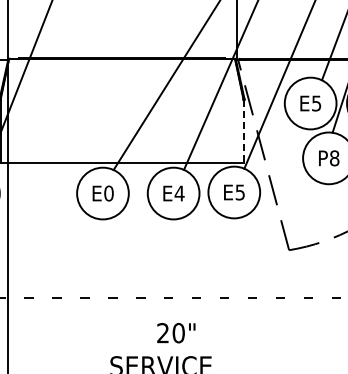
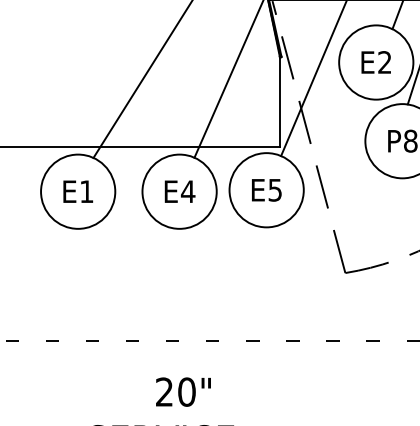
text: (316, 103) -> (384, 62), E5 -> E2
line: (243, 131) -> (279, 102), dashed -> solid
text: (108, 193) -> (86, 191), E0 -> E1

